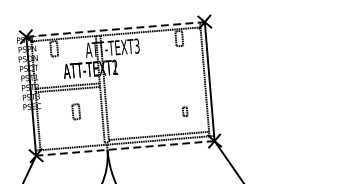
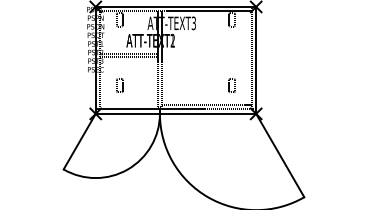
line: (116, 28) -> (176, 6), dashed -> solid
part: (75, 111) -> (119, 85), moved
part: (184, 111) -> (231, 85), size x1.67
line: (124, 148) -> (175, 113), dashed -> solid

